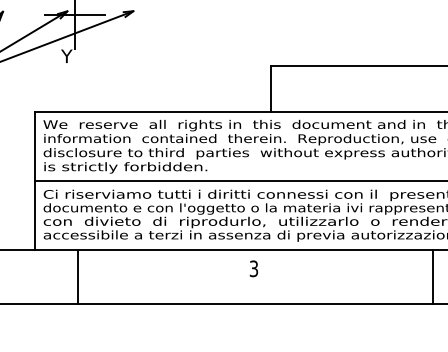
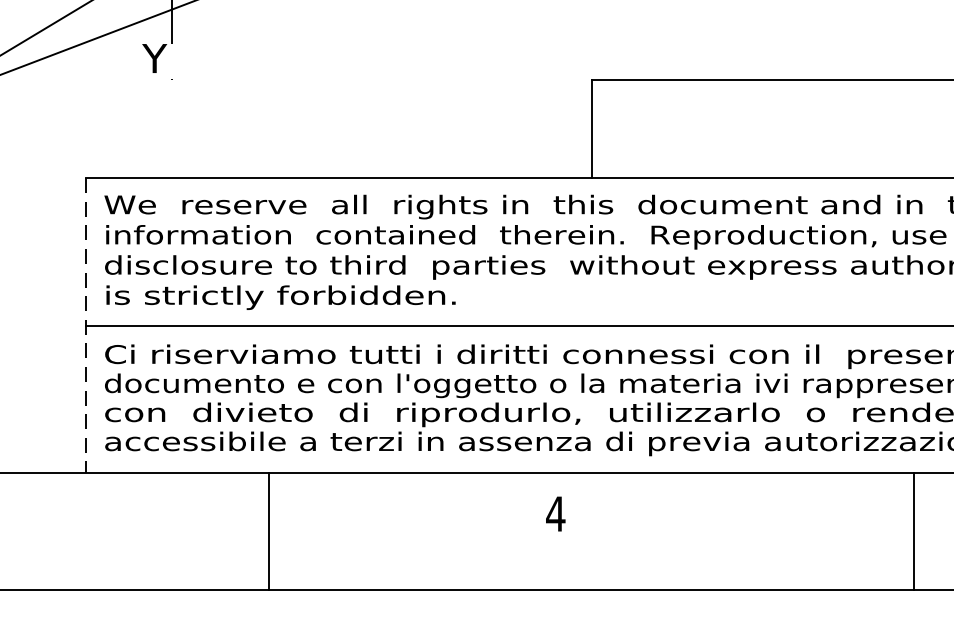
line: (34, 181) -> (85, 326), solid -> dashed
text: (253, 268) -> (554, 513), 3 -> 4
line: (78, 276) -> (269, 530), moved
line: (433, 276) -> (914, 530), moved

